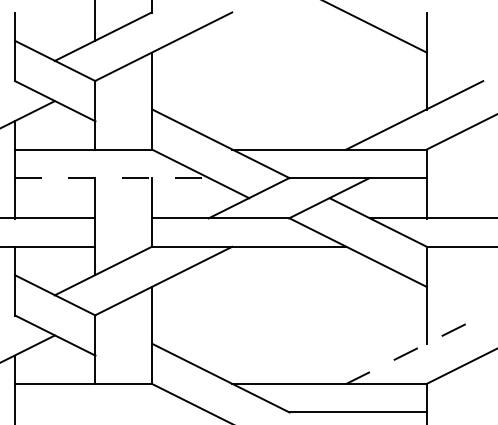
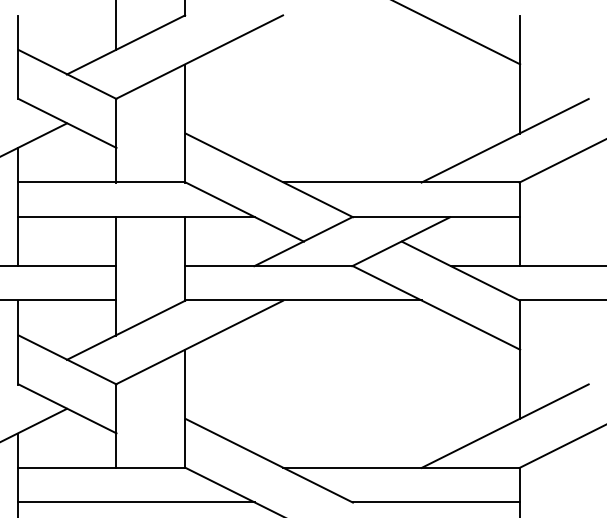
line: (111, 177) -> (136, 216), dashed -> solid
line: (414, 349) -> (505, 425), dashed -> solid
line: (111, 412) -> (136, 502), added

